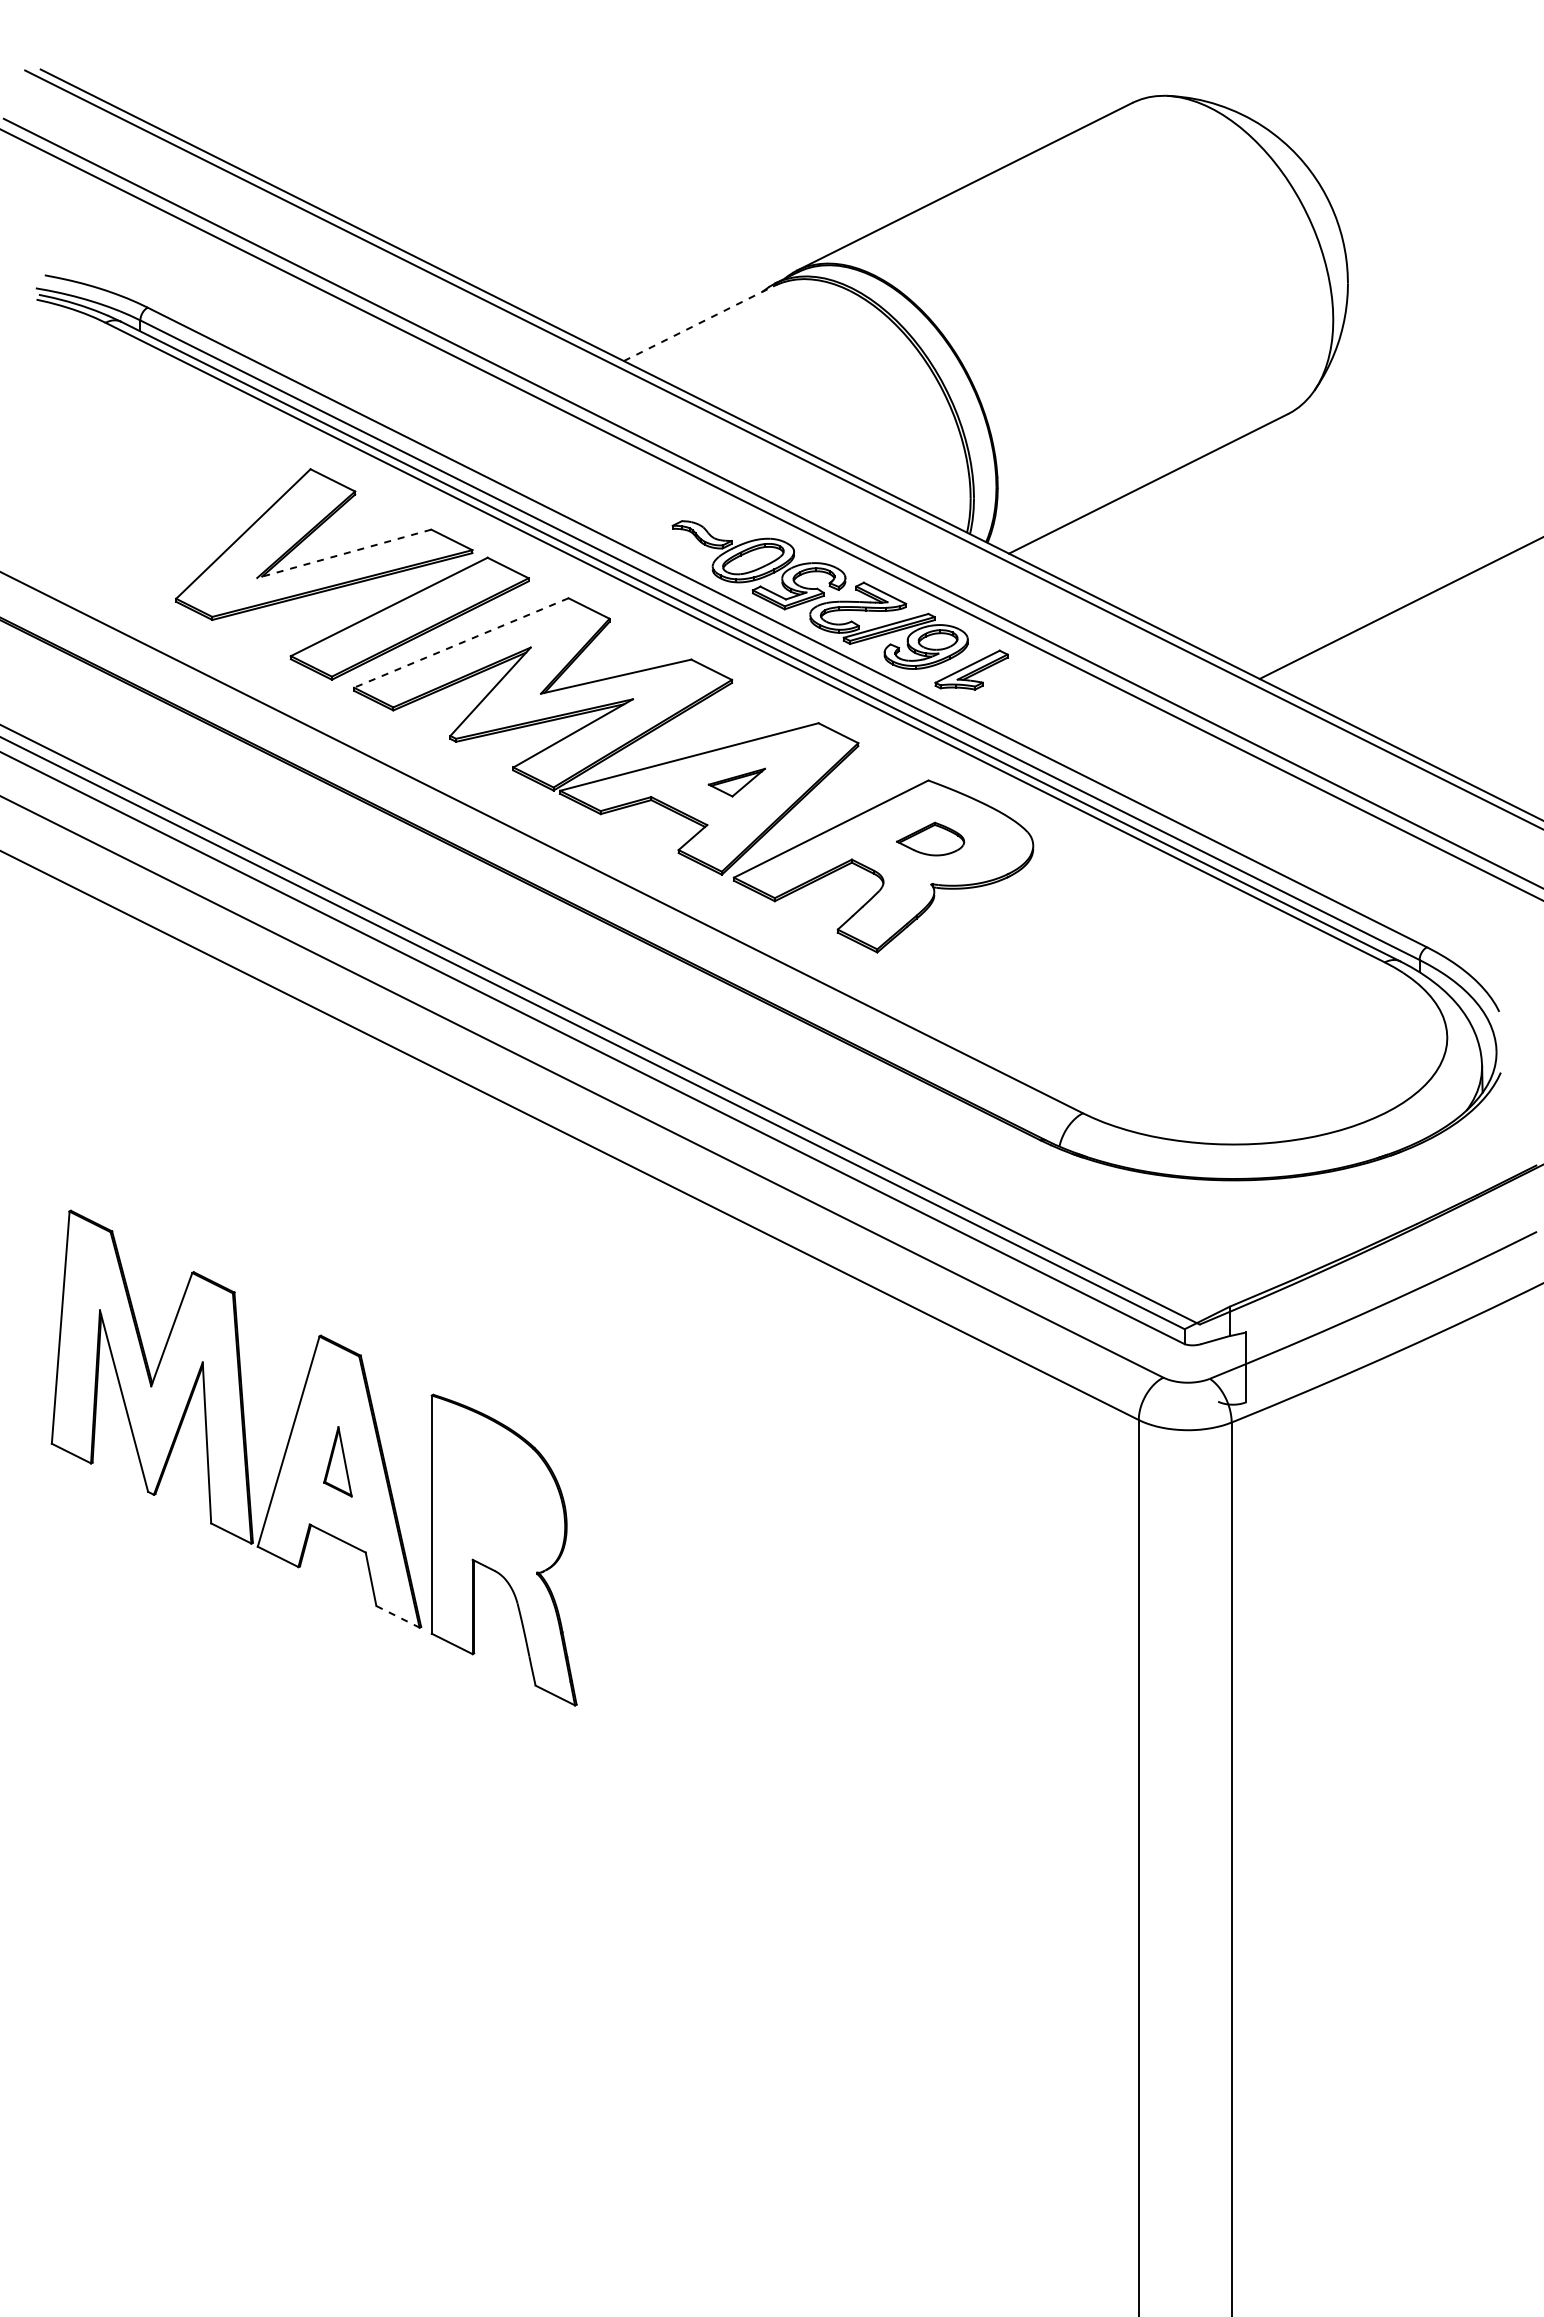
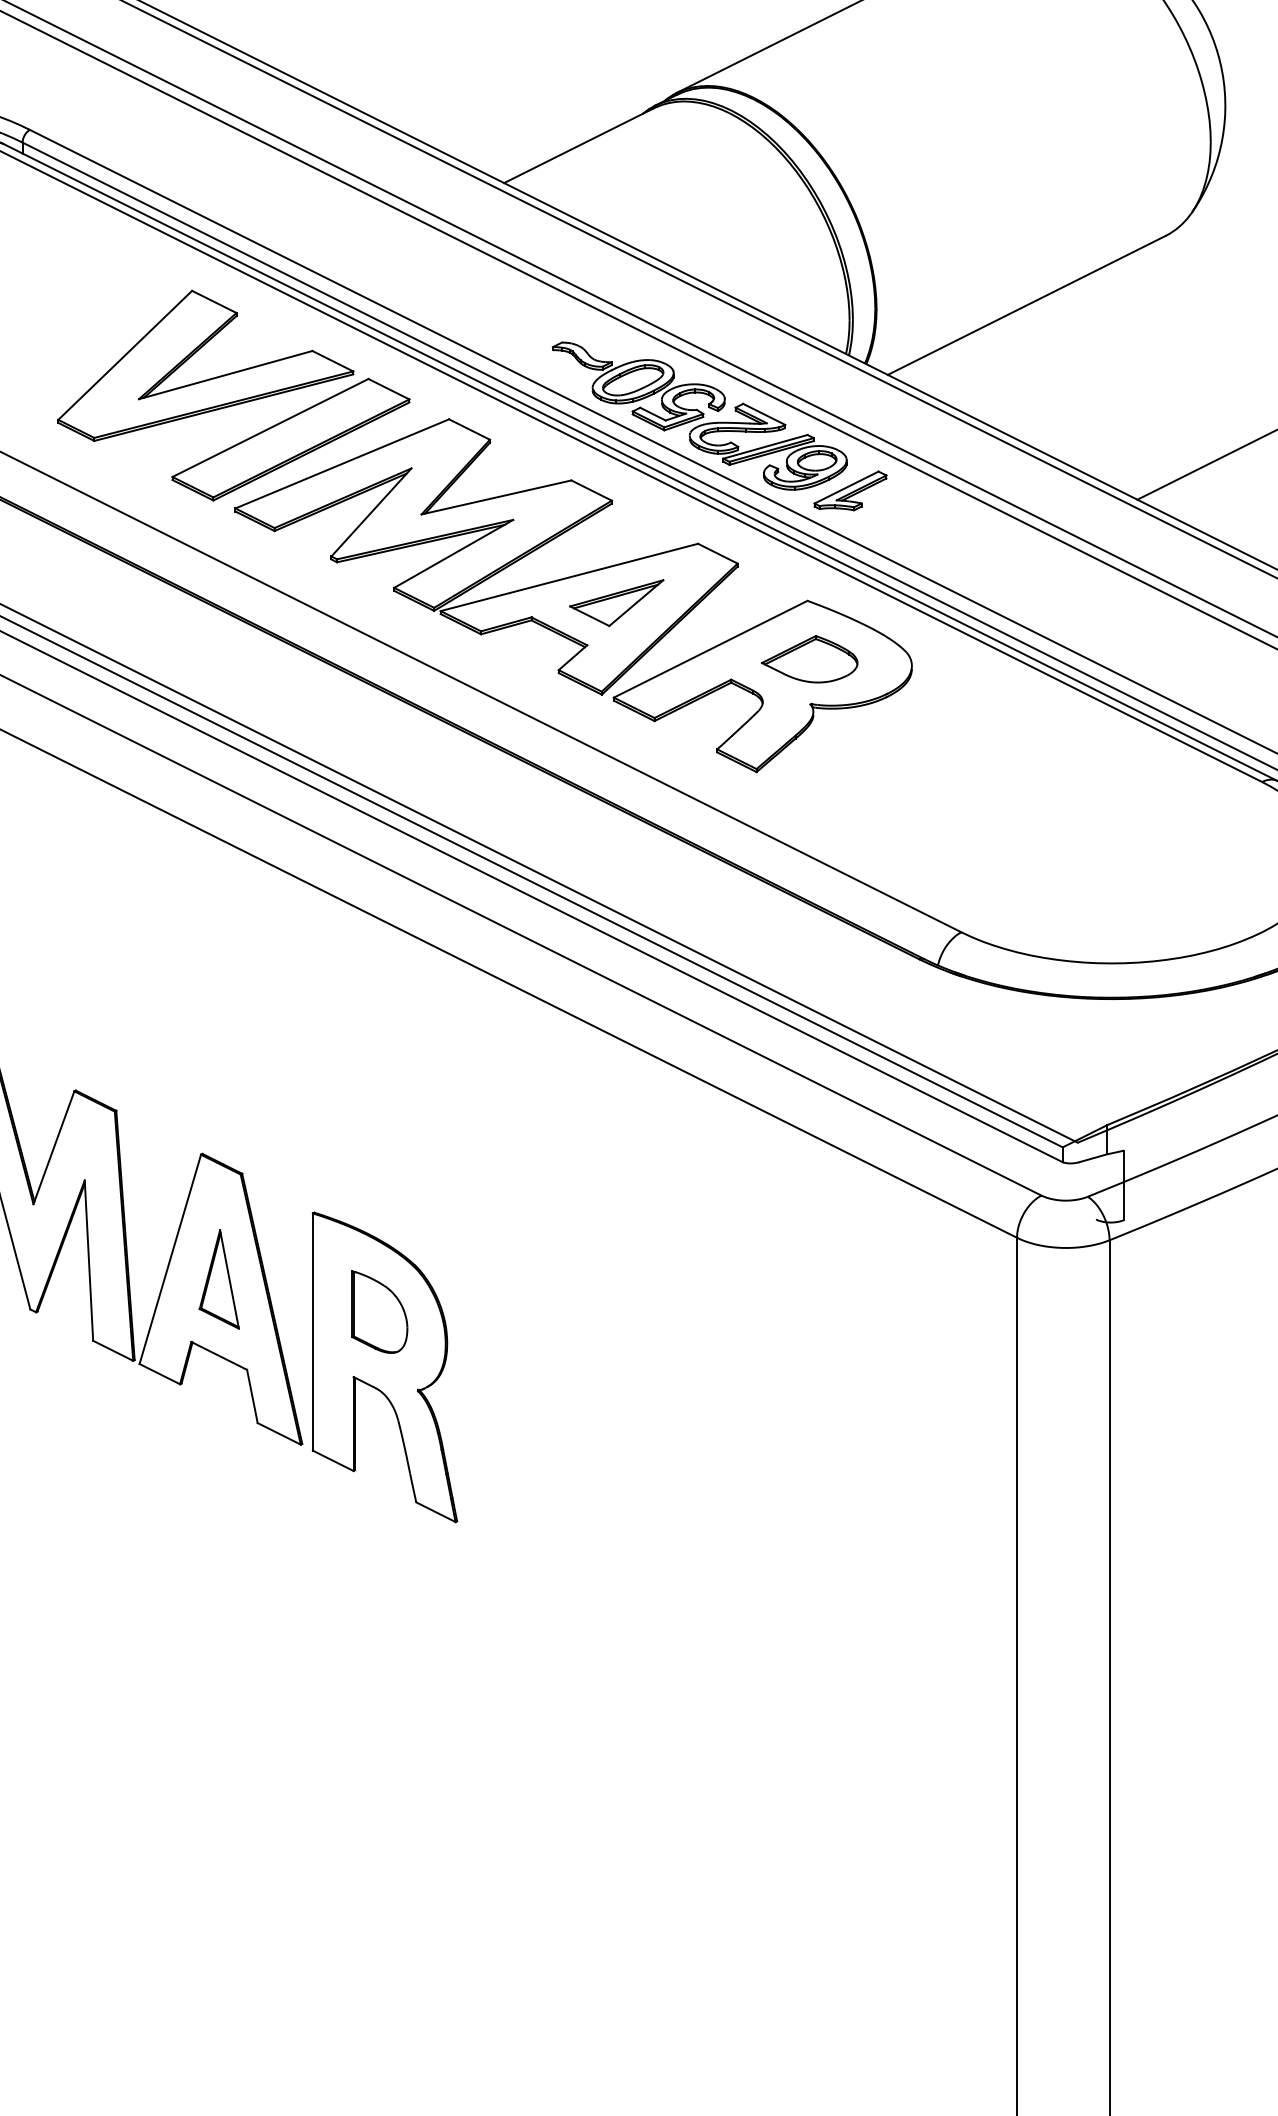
line: (698, 323) -> (578, 145), dashed -> solid
line: (343, 553) -> (224, 374), dashed -> solid
line: (460, 643) -> (341, 464), dashed -> solid
part: (736, 782) -> (616, 602), size x1.67
part: (930, 838) -> (809, 658), size x1.43
part: (337, 1461) -> (218, 1279), size x1.43
part: (498, 1494) -> (379, 1311), added
line: (398, 1617) -> (279, 1434), dashed -> solid

